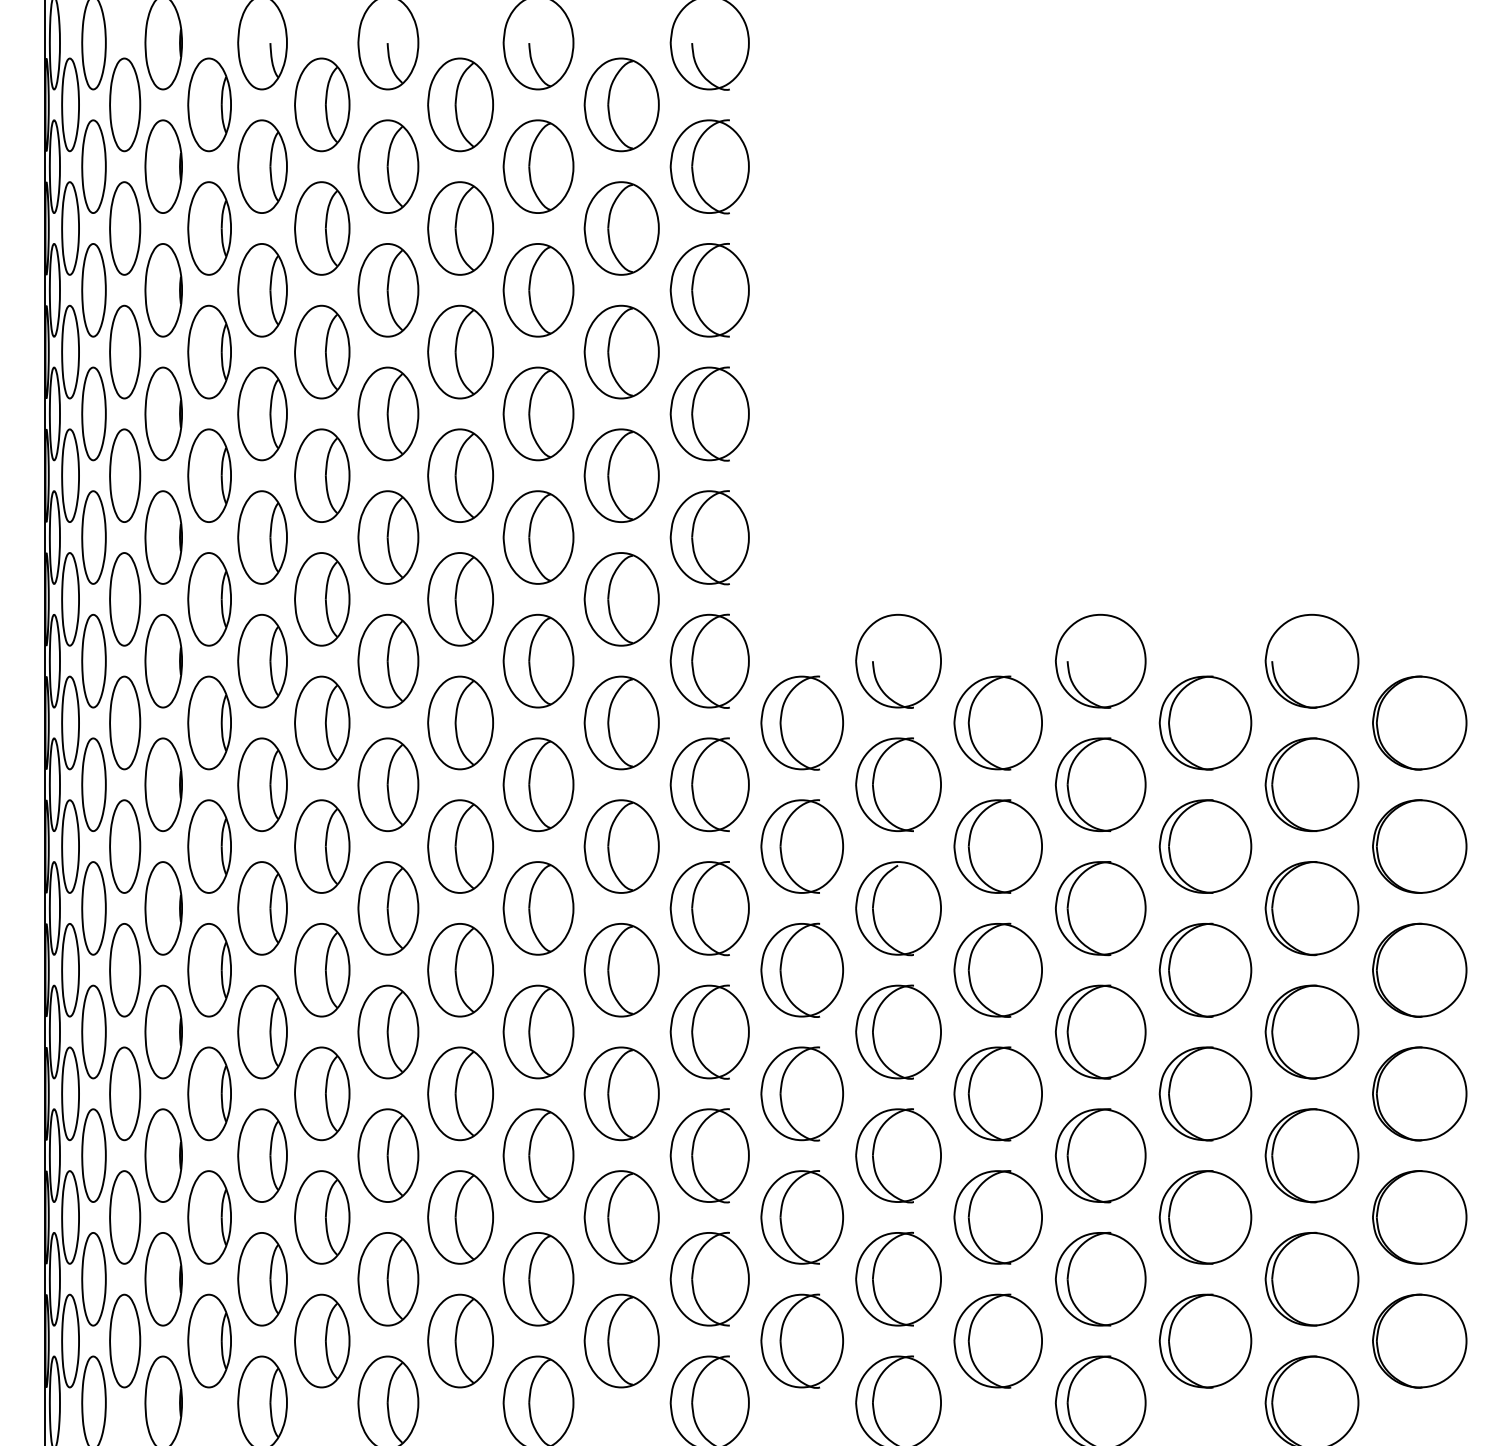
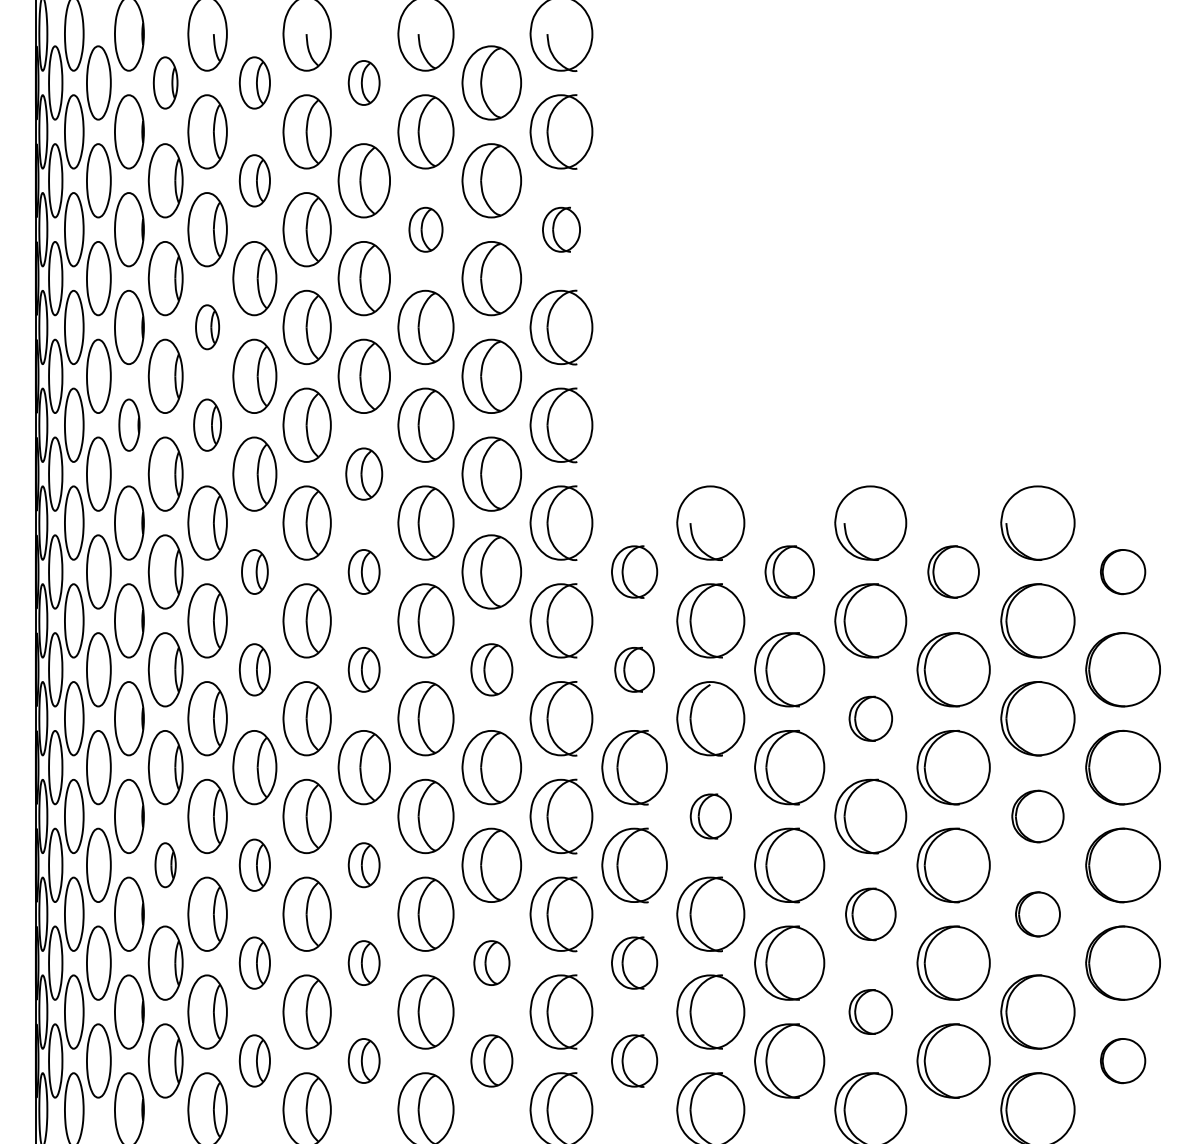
part: (209, 104) -> (165, 82), size x0.7
part: (321, 104) -> (254, 82), size x0.7
part: (459, 104) -> (363, 82), size x0.6
part: (321, 228) -> (254, 180), size x0.7
part: (537, 290) -> (425, 229), size x0.6
part: (709, 290) -> (561, 229), size x0.6
part: (262, 412) -> (207, 326), size x0.6
part: (163, 536) -> (129, 424), size x0.7
part: (262, 536) -> (207, 424), size x0.7
part: (459, 598) -> (363, 473), size x0.7
part: (321, 722) -> (254, 571), size x0.6
part: (459, 722) -> (363, 571), size x0.6
part: (802, 722) -> (634, 571), size x0.7
part: (998, 722) -> (789, 571), size x0.7
part: (1205, 722) -> (953, 571), size x0.7
part: (1418, 722) -> (1122, 571), size x0.6
part: (321, 846) -> (254, 669), size x0.7
part: (459, 846) -> (363, 669), size x0.6
part: (621, 846) -> (491, 669), size x0.7
part: (802, 846) -> (634, 669), size x0.6
part: (1100, 908) -> (870, 718), size x0.6
part: (898, 1032) -> (710, 816), size x0.6
part: (1311, 1032) -> (1037, 816), size x0.7
part: (209, 1092) -> (165, 864), size x0.6
part: (321, 1092) -> (254, 864), size x0.7
part: (459, 1092) -> (363, 864), size x0.6
part: (1100, 1155) -> (870, 914), size x0.7
part: (1311, 1155) -> (1037, 914), size x0.6
part: (321, 1216) -> (254, 962), size x0.7
part: (459, 1216) -> (363, 962), size x0.6
part: (621, 1216) -> (491, 962), size x0.6
part: (802, 1216) -> (634, 962), size x0.7
part: (1100, 1278) -> (870, 1011), size x0.6
part: (321, 1340) -> (254, 1060), size x0.7
part: (459, 1340) -> (363, 1060), size x0.6
part: (621, 1340) -> (491, 1060), size x0.7
part: (802, 1340) -> (634, 1060), size x0.7
part: (1418, 1340) -> (1122, 1060), size x0.6

